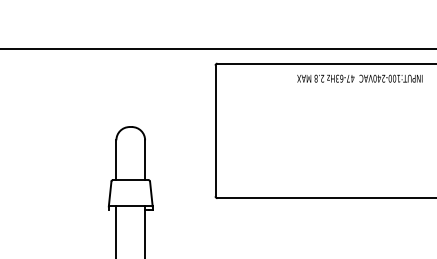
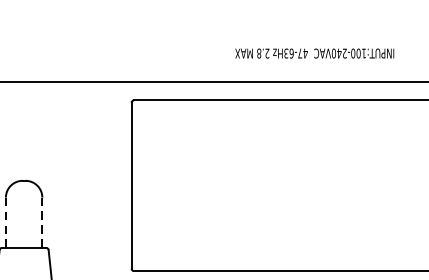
text: (359, 78) -> (314, 53), moved
line: (116, 160) -> (6, 223), solid -> dashed
line: (145, 160) -> (42, 223), solid -> dashed

